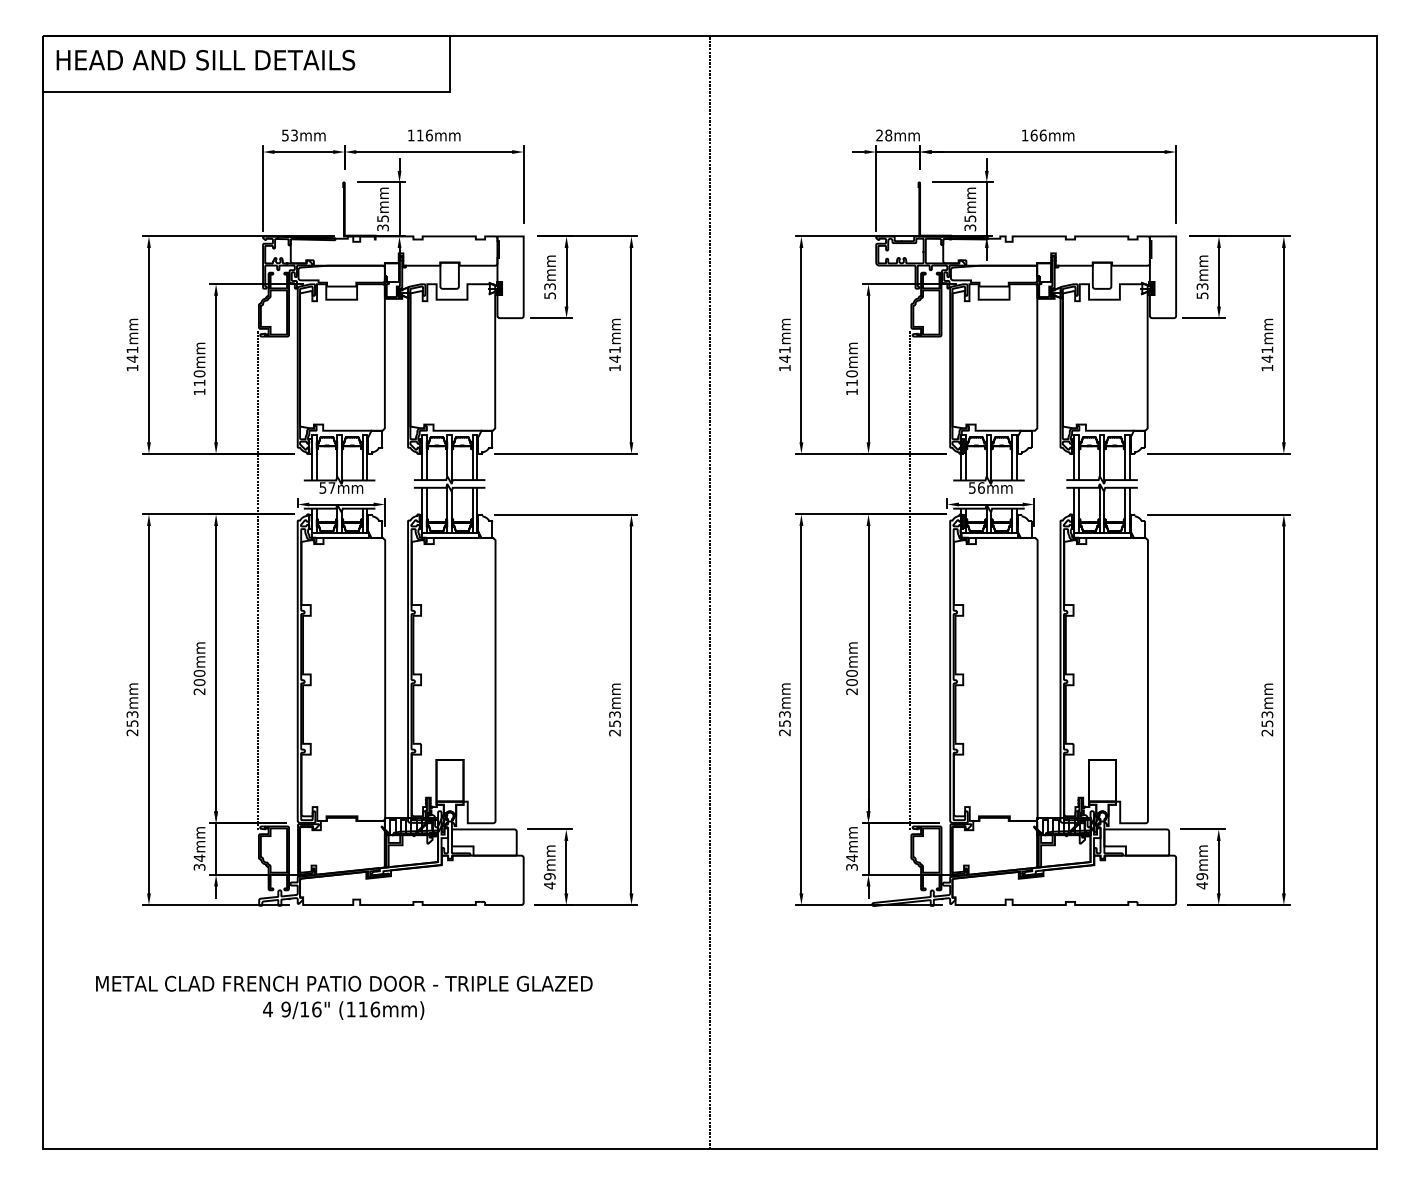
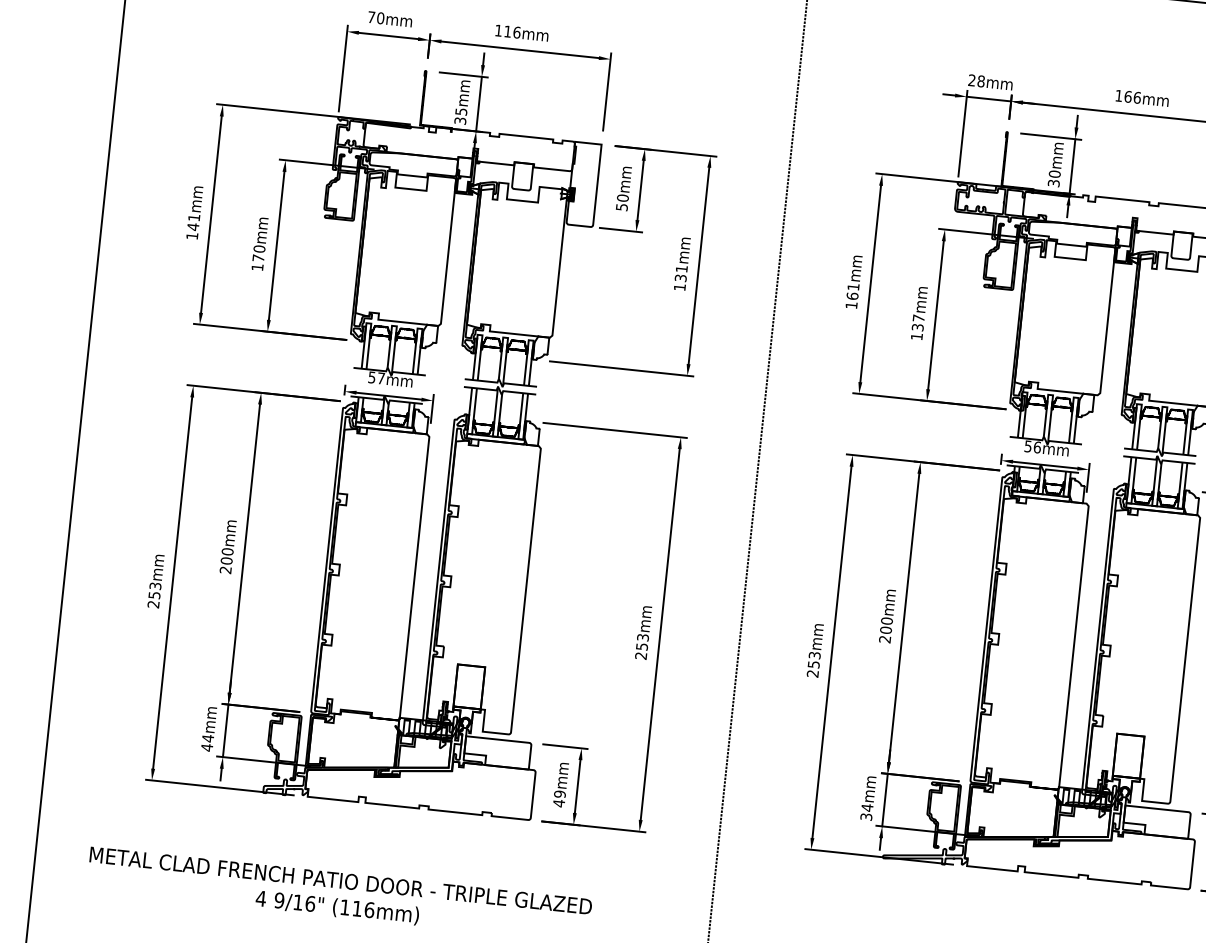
text: (290, 135) -> (376, 17), 53mm -> 70mm
text: (970, 218) -> (1055, 173), 35mm -> 30mm
text: (549, 286) -> (622, 197), 53mm -> 50mm
text: (614, 358) -> (680, 277), 141mm -> 131mm
text: (784, 358) -> (852, 295), 141mm -> 161mm
text: (851, 378) -> (917, 322), 110mm -> 137mm
text: (199, 382) -> (258, 257), 110mm -> 170mm
line: (257, 580) -> (296, 464), removed
line: (910, 580) -> (955, 533), removed
text: (199, 867) -> (206, 747), 34mm -> 44mm

